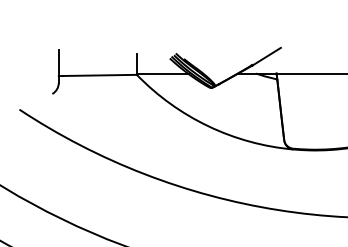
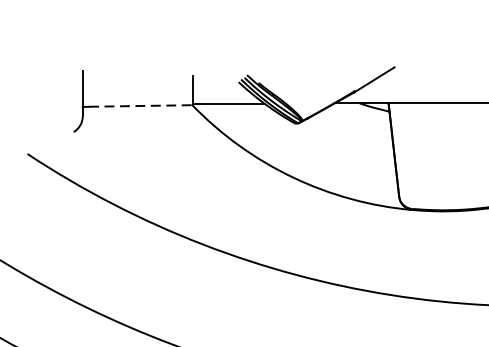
line: (100, 75) -> (141, 106), solid -> dashed

